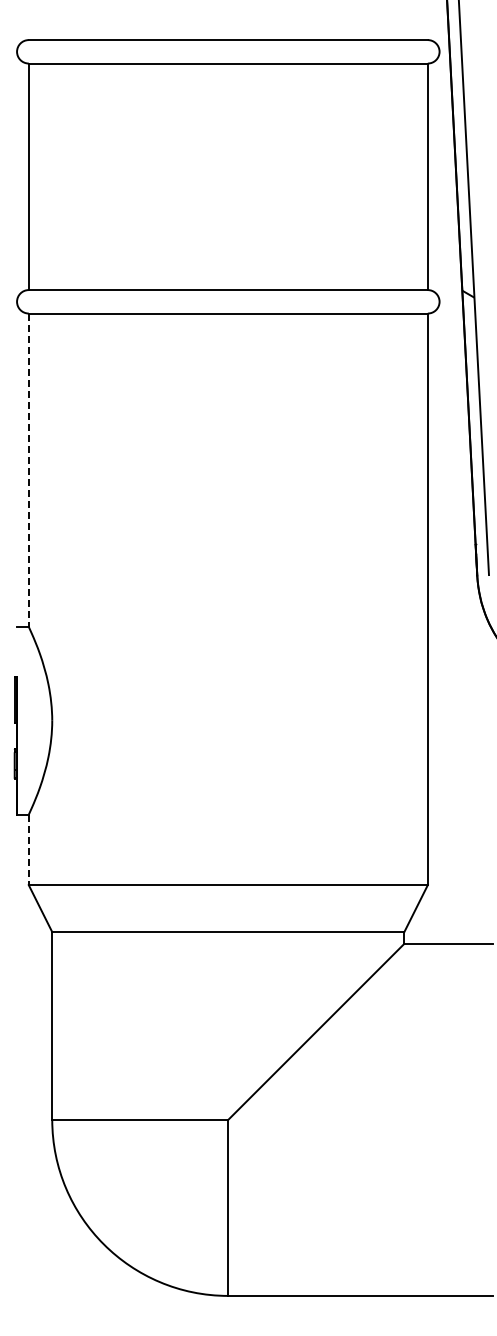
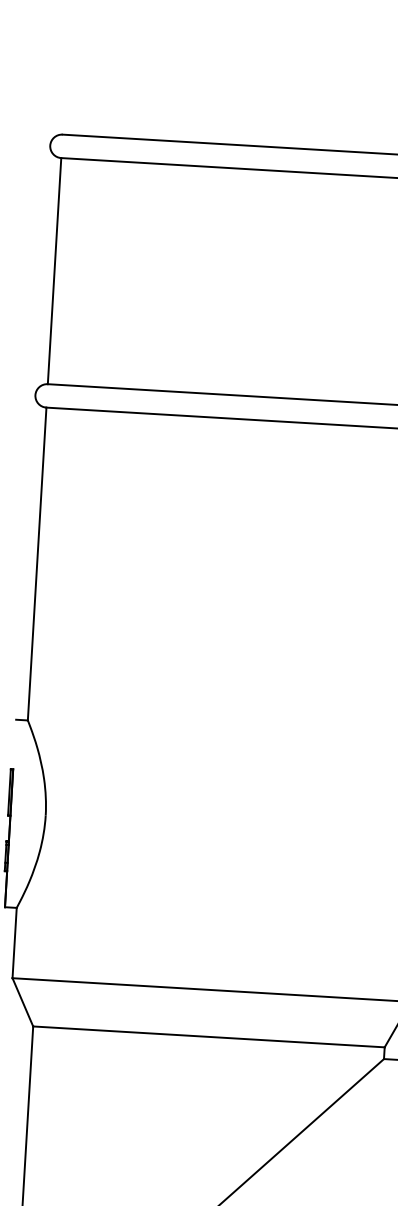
line: (28, 470) -> (36, 564), dashed -> solid
line: (28, 850) -> (14, 943), dashed -> solid

